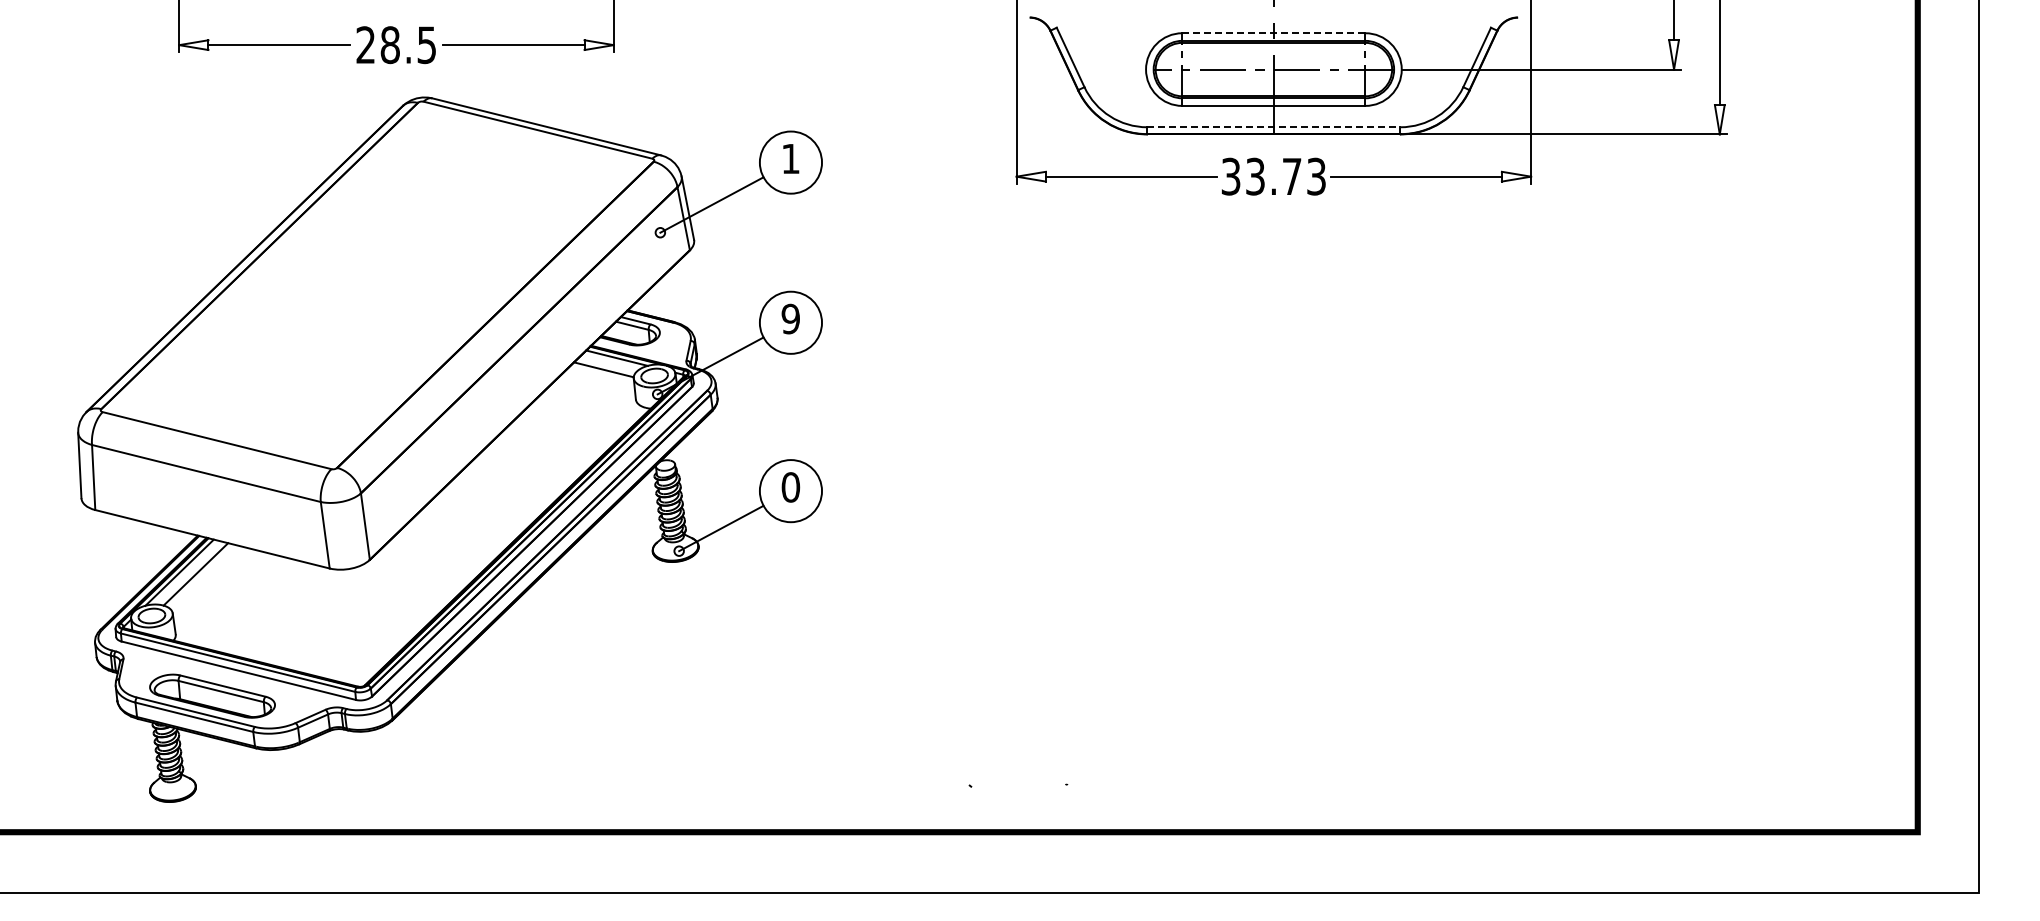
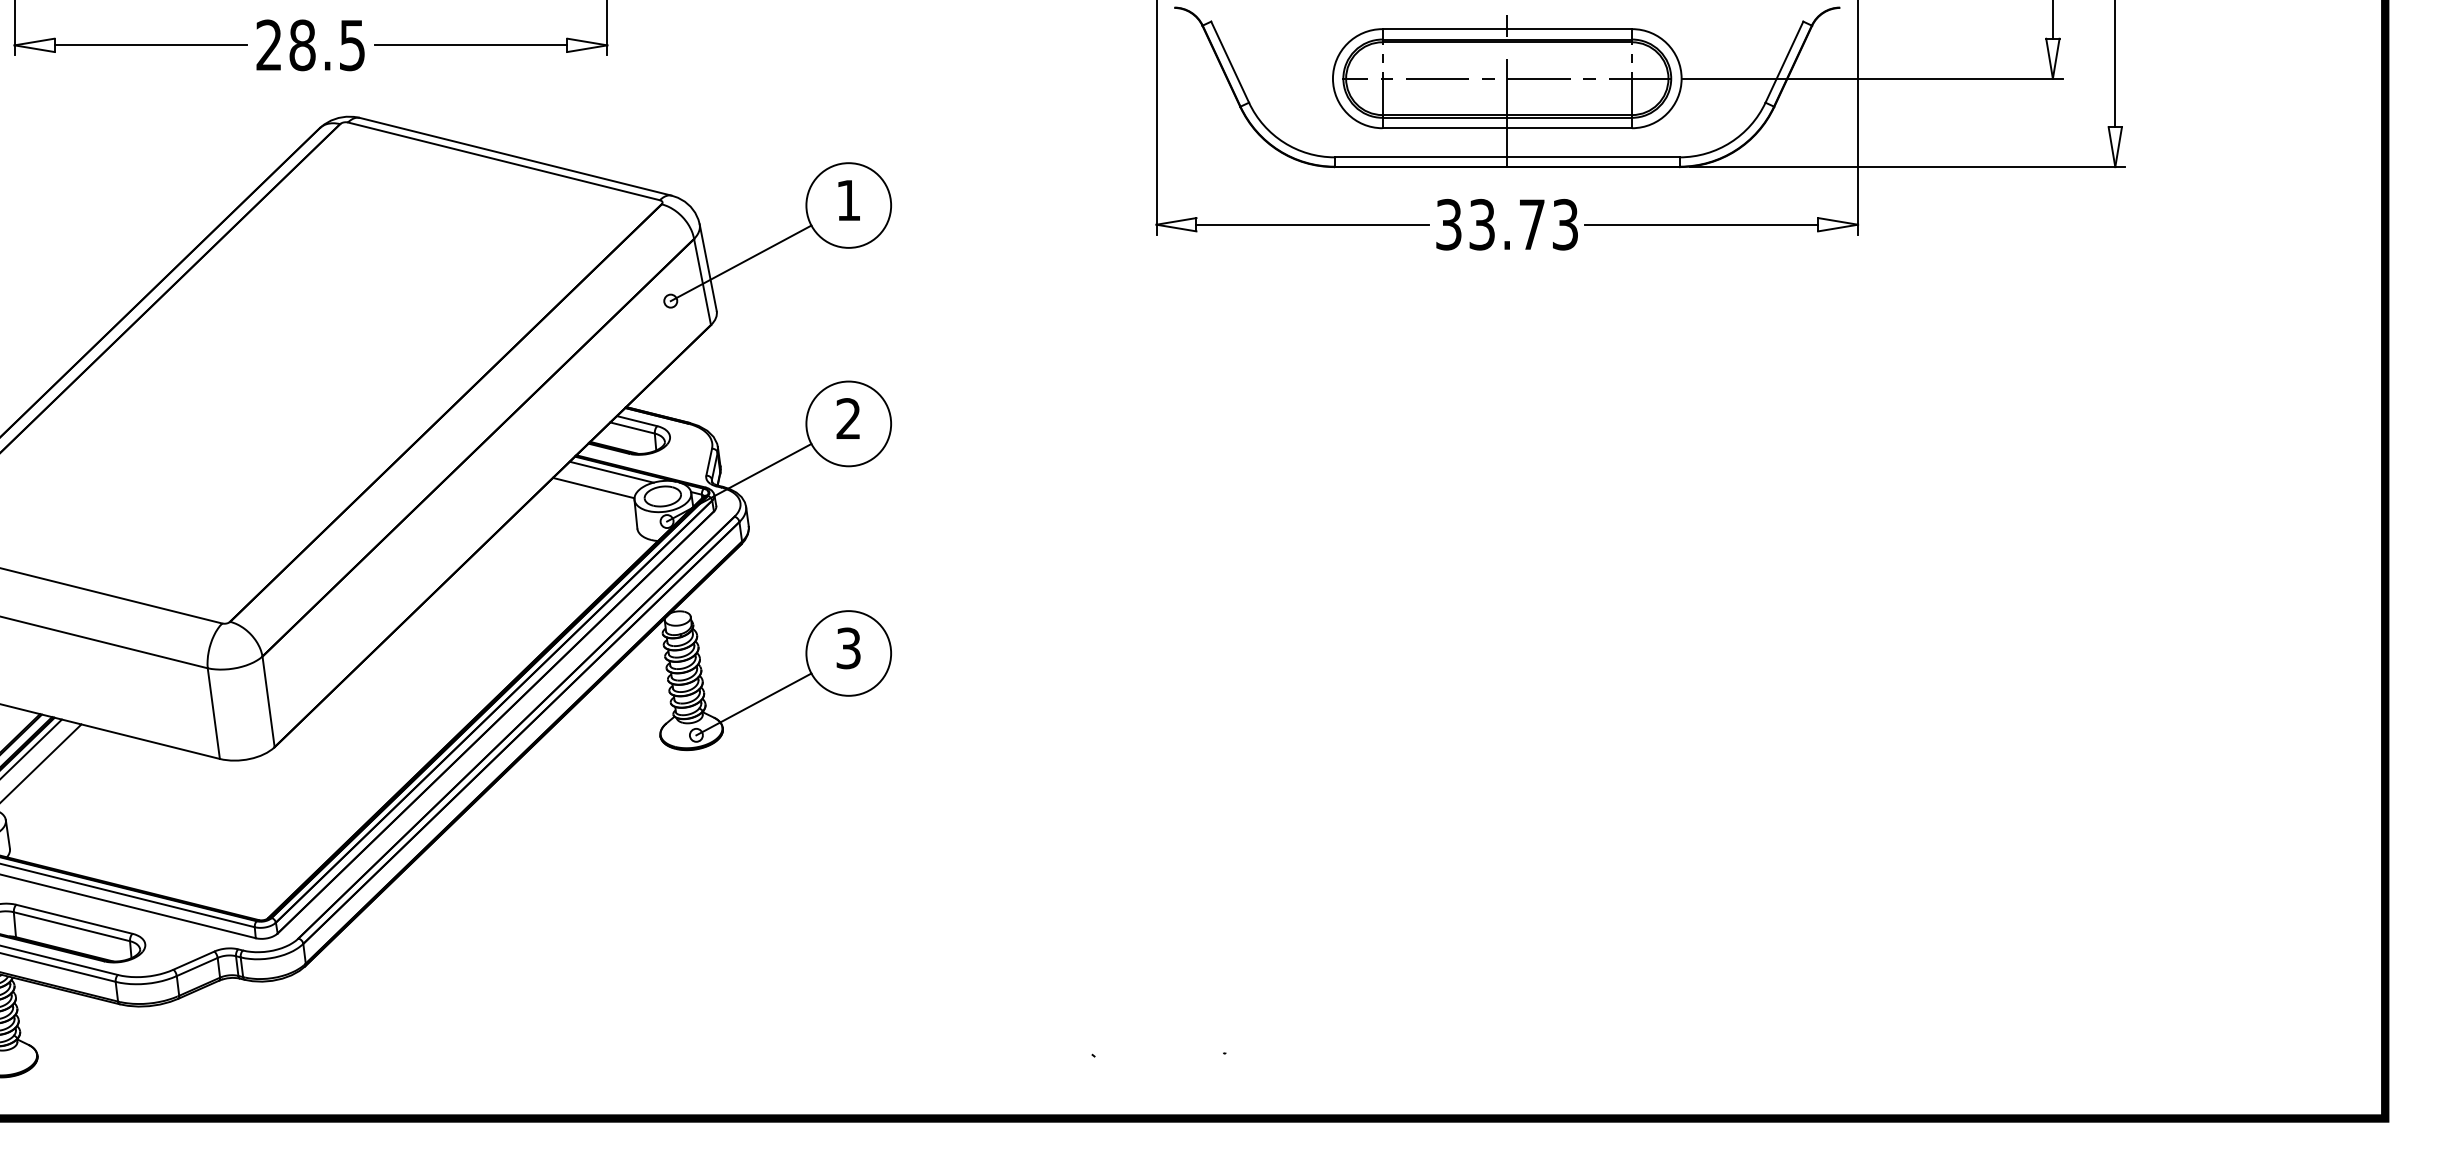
line: (1273, 33) -> (1506, 29), dashed -> solid
line: (1273, 127) -> (1506, 157), dashed -> solid
text: (790, 318) -> (848, 418), 9 -> 2
text: (790, 487) -> (848, 648), 0 -> 3

